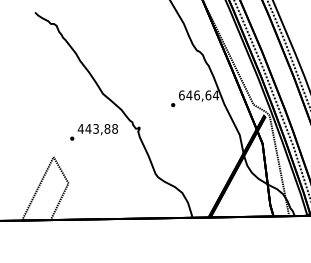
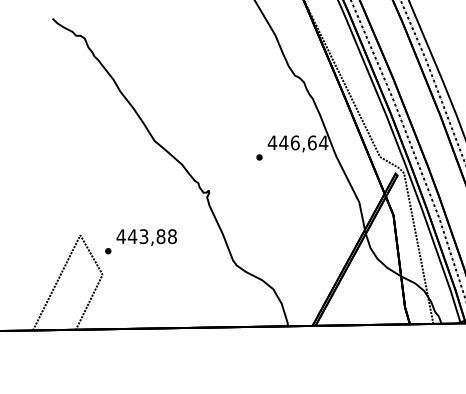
text: (181, 95) -> (271, 143), 646,64 -> 446,64
text: (93, 132) -> (140, 241), moved

